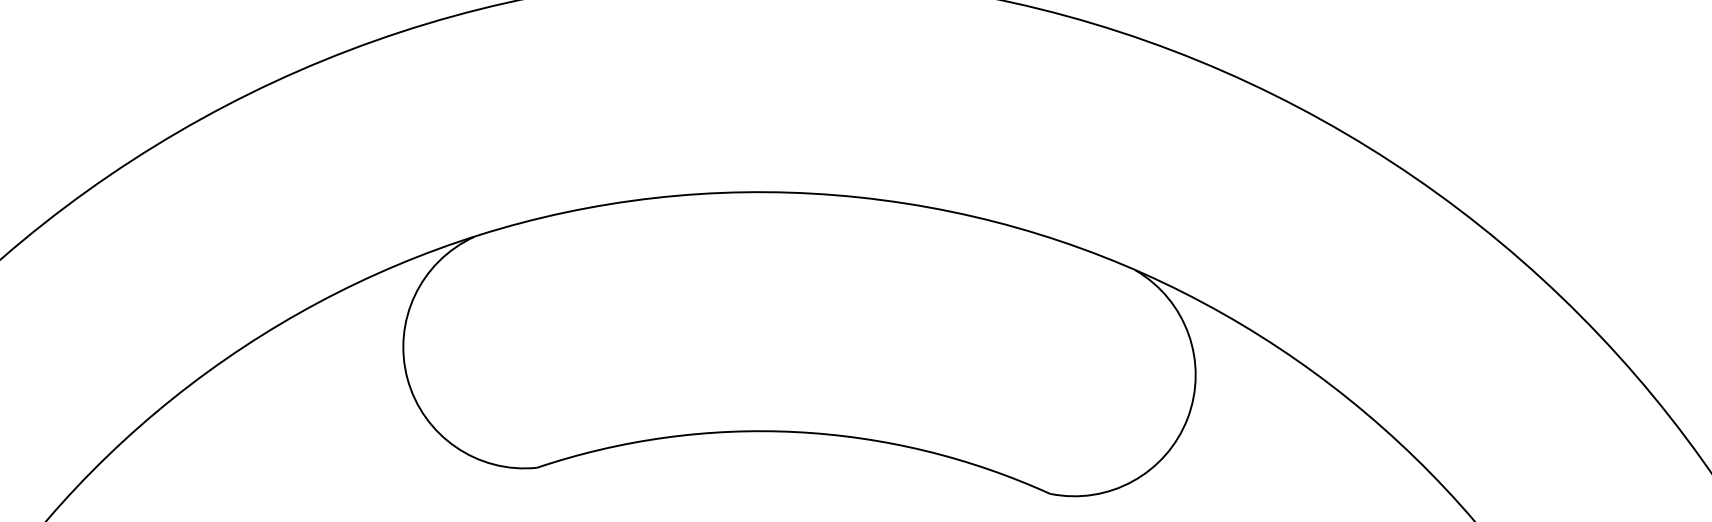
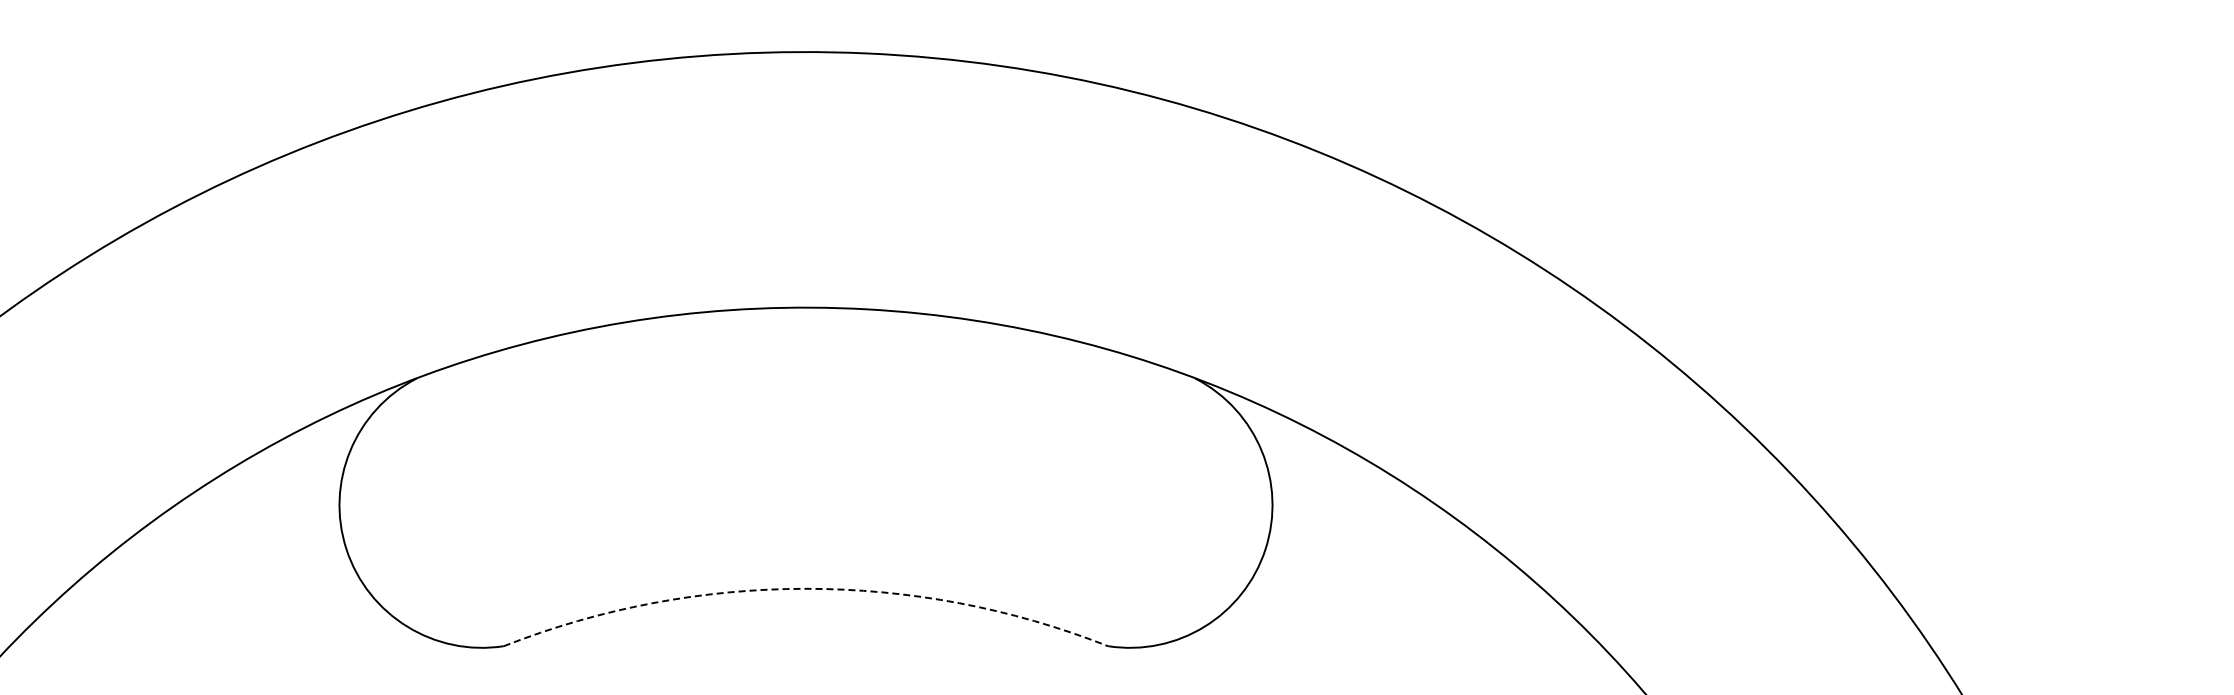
arc: (796, 431) -> (806, 588), solid -> dashed

